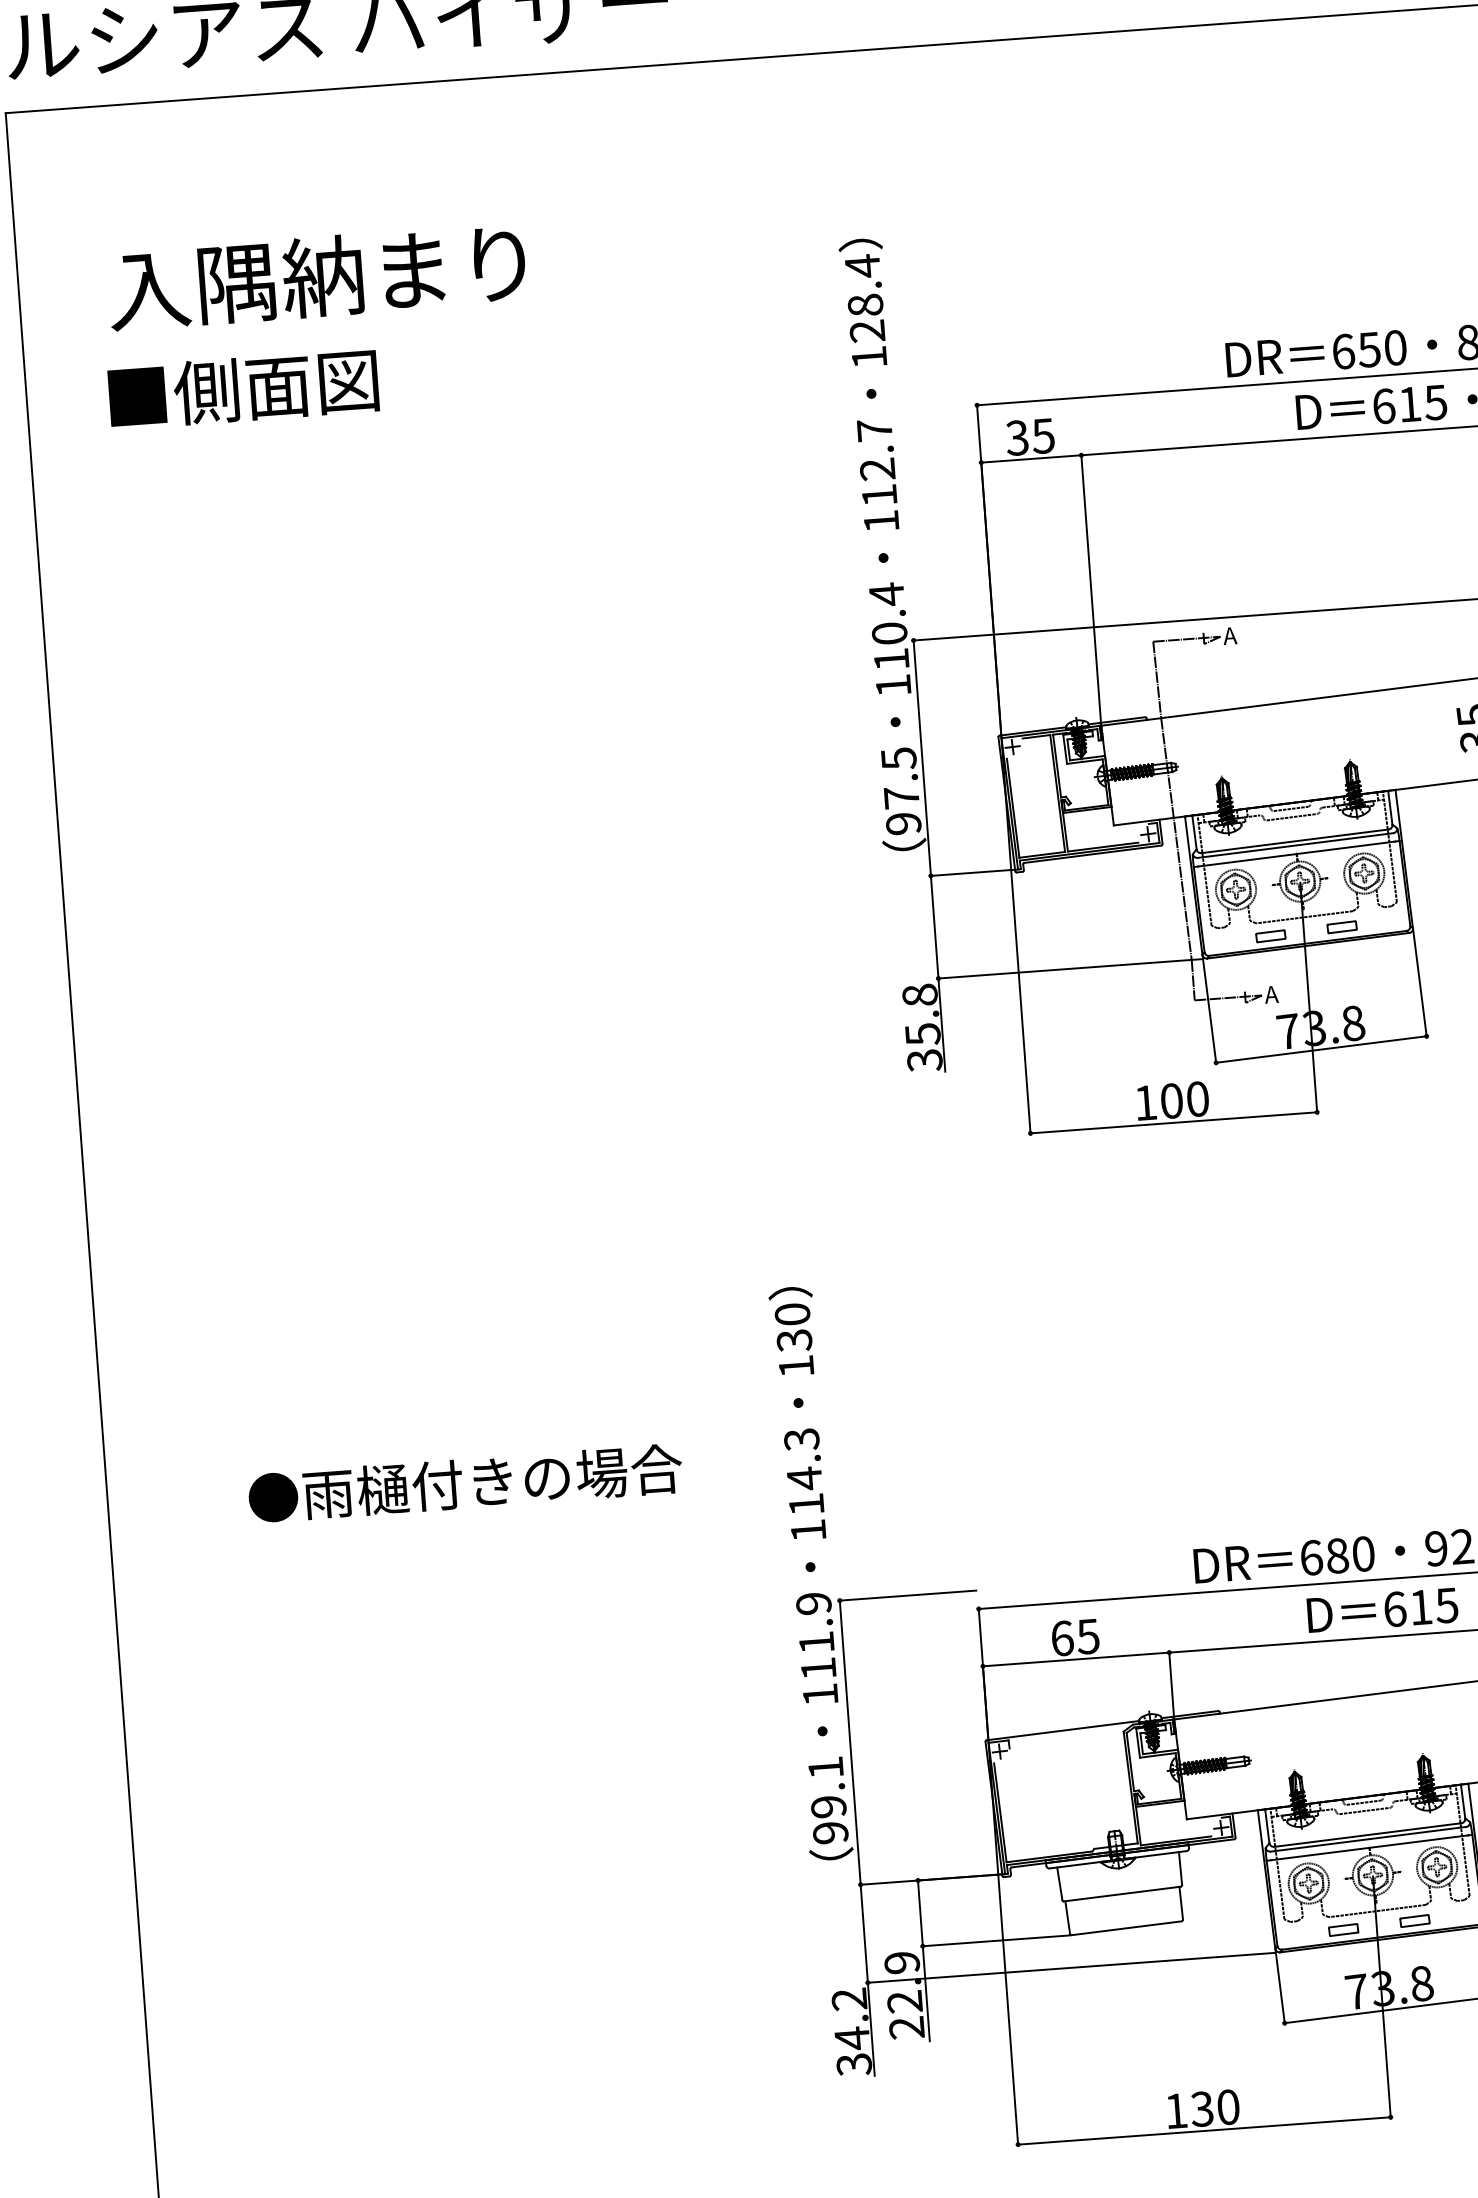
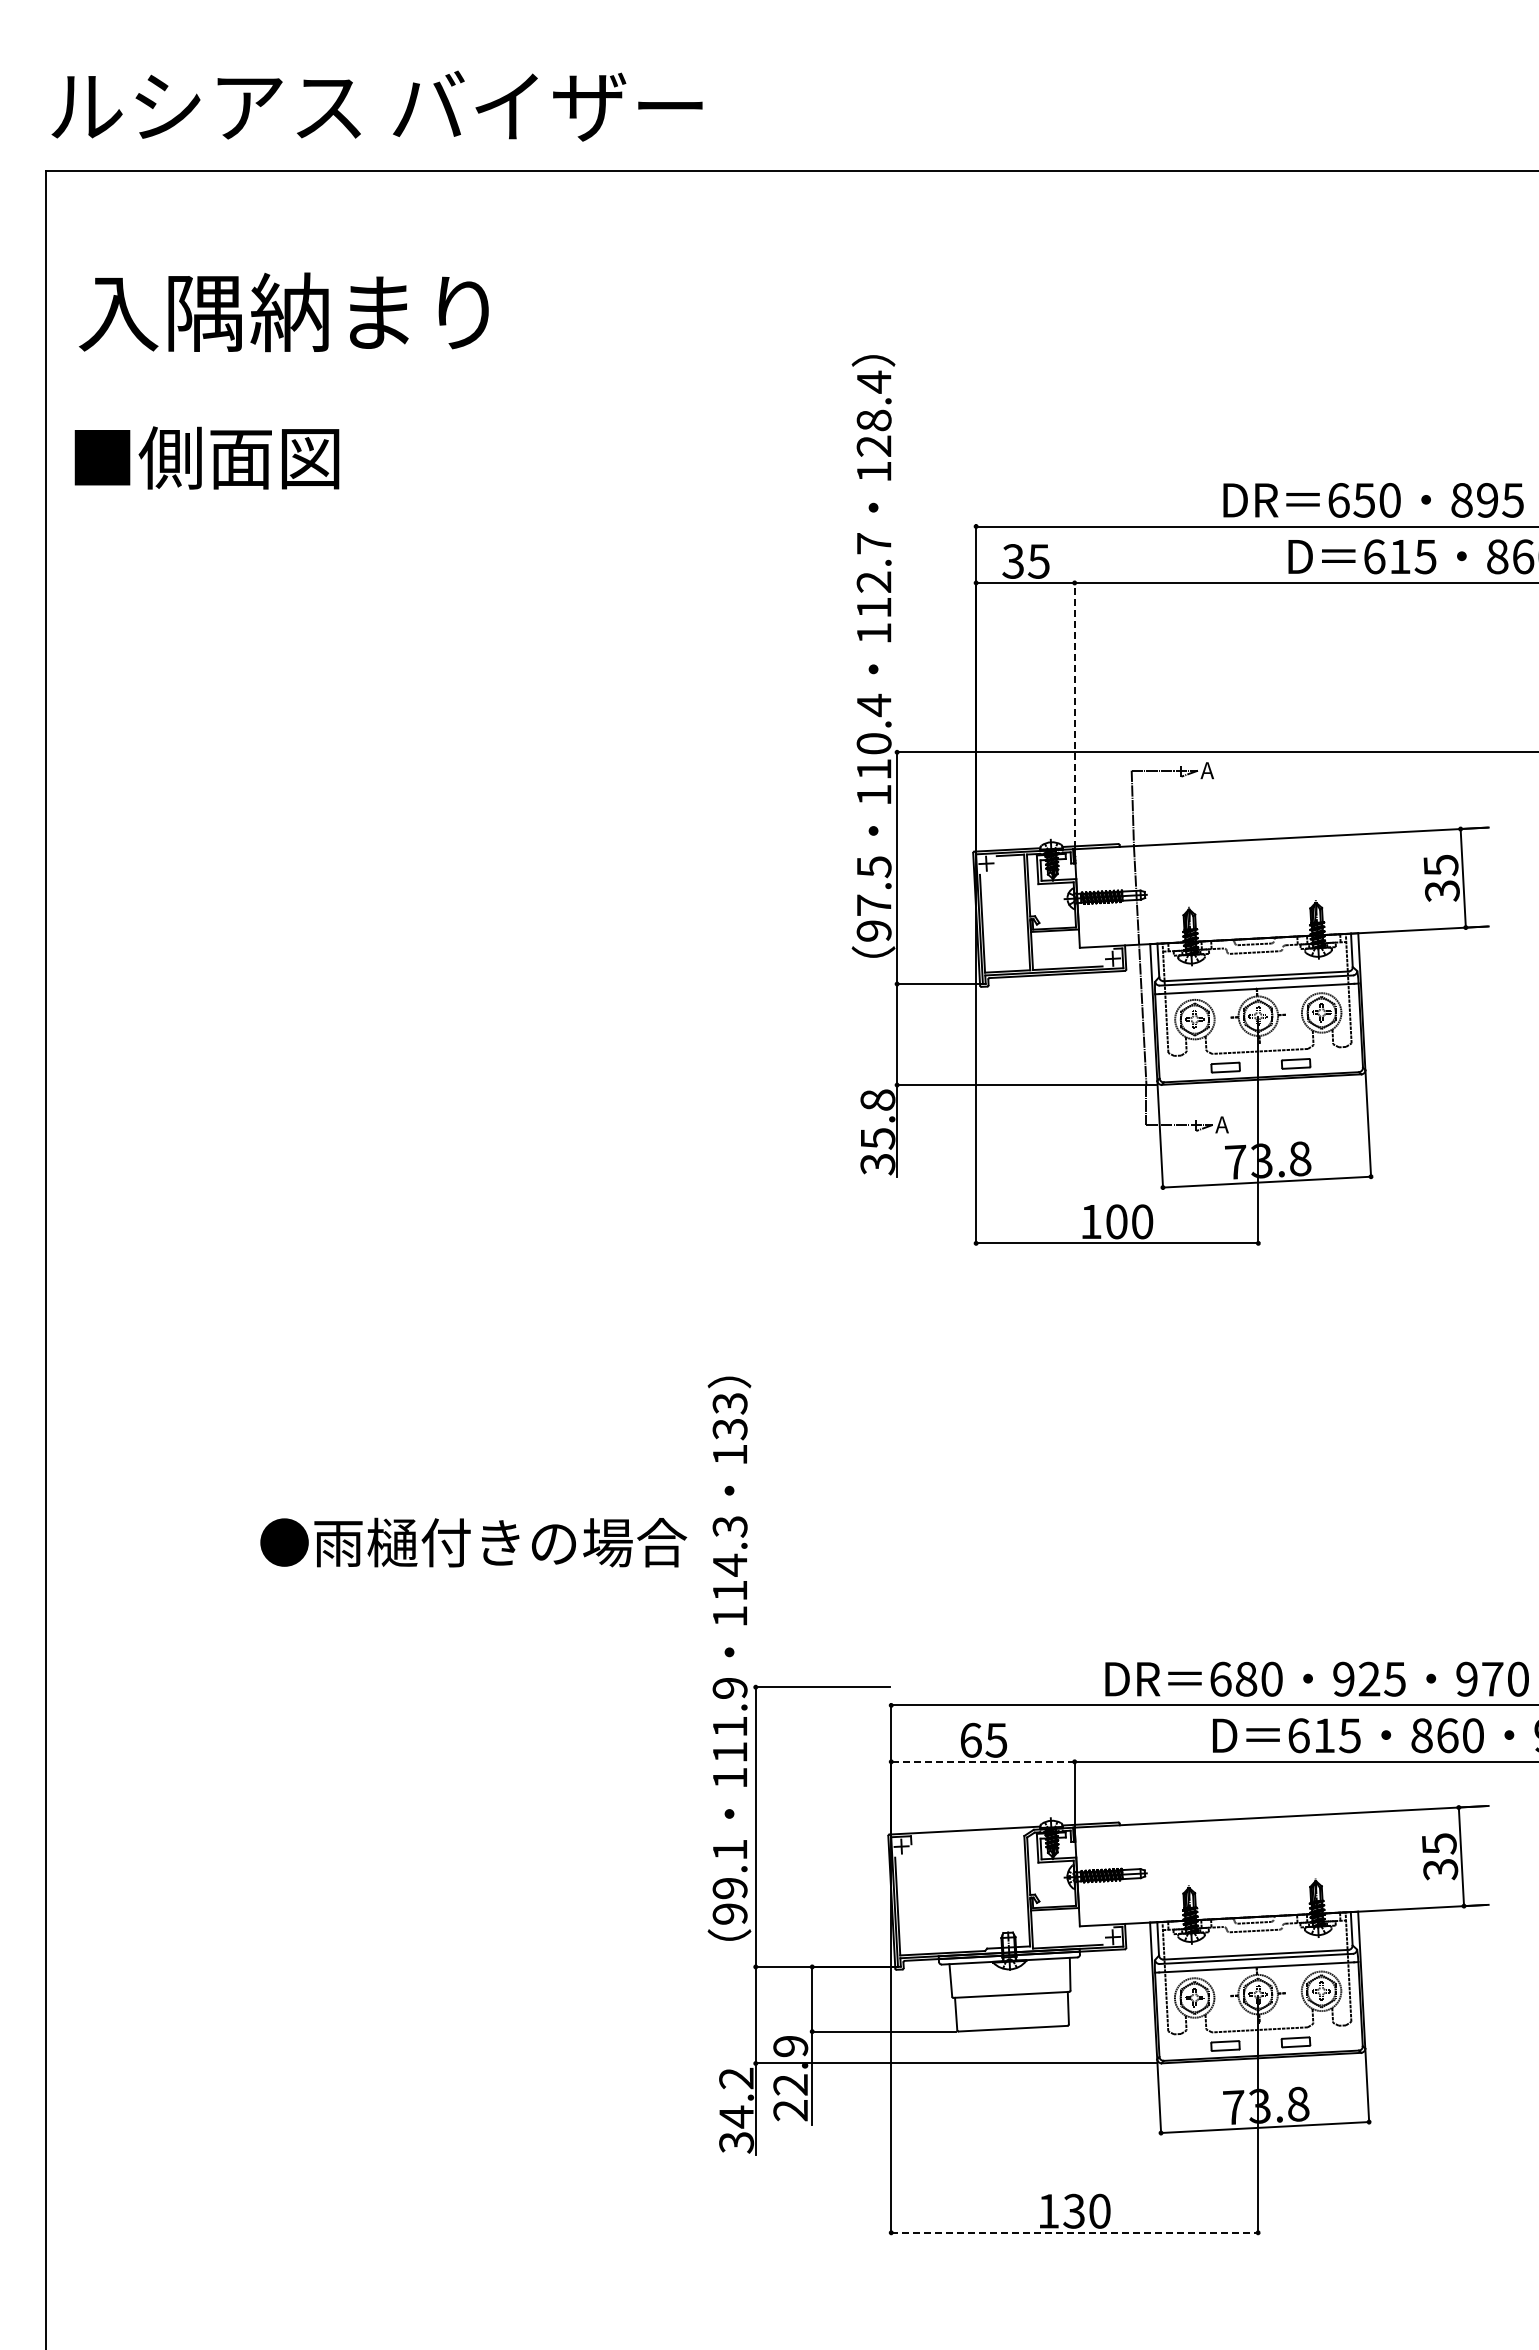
text: (316, 277) -> (283, 312), moved
text: (243, 388) -> (206, 457), moved
line: (1090, 588) -> (1074, 714), solid -> dashed
text: (791, 1314) -> (729, 1403), 130 -> 133
text: (465, 1483) -> (473, 1542), moved
line: (1075, 1659) -> (982, 1761), solid -> dashed
line: (1205, 2130) -> (1075, 2232), solid -> dashed

